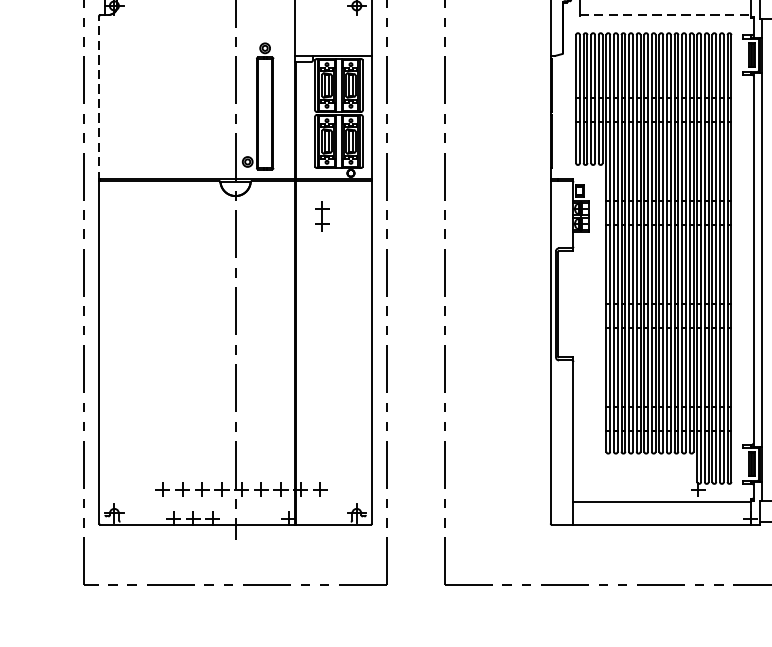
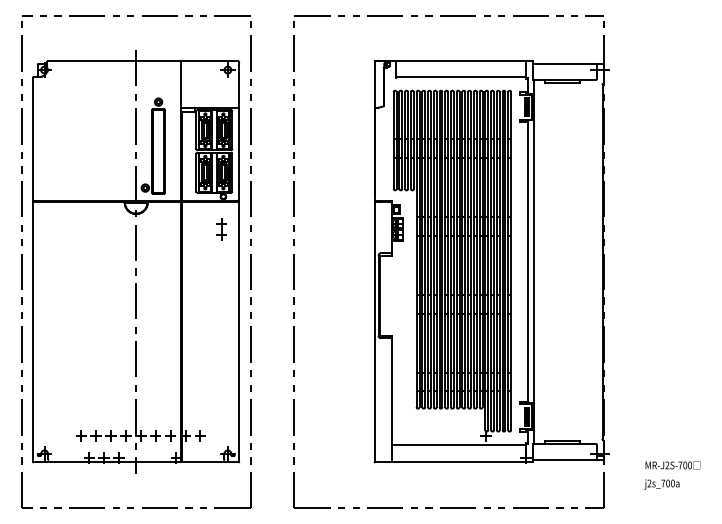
line: (665, 14) -> (461, 76), dashed -> solid
line: (99, 97) -> (33, 139), dashed -> solid
part: (321, 216) -> (221, 229), moved

